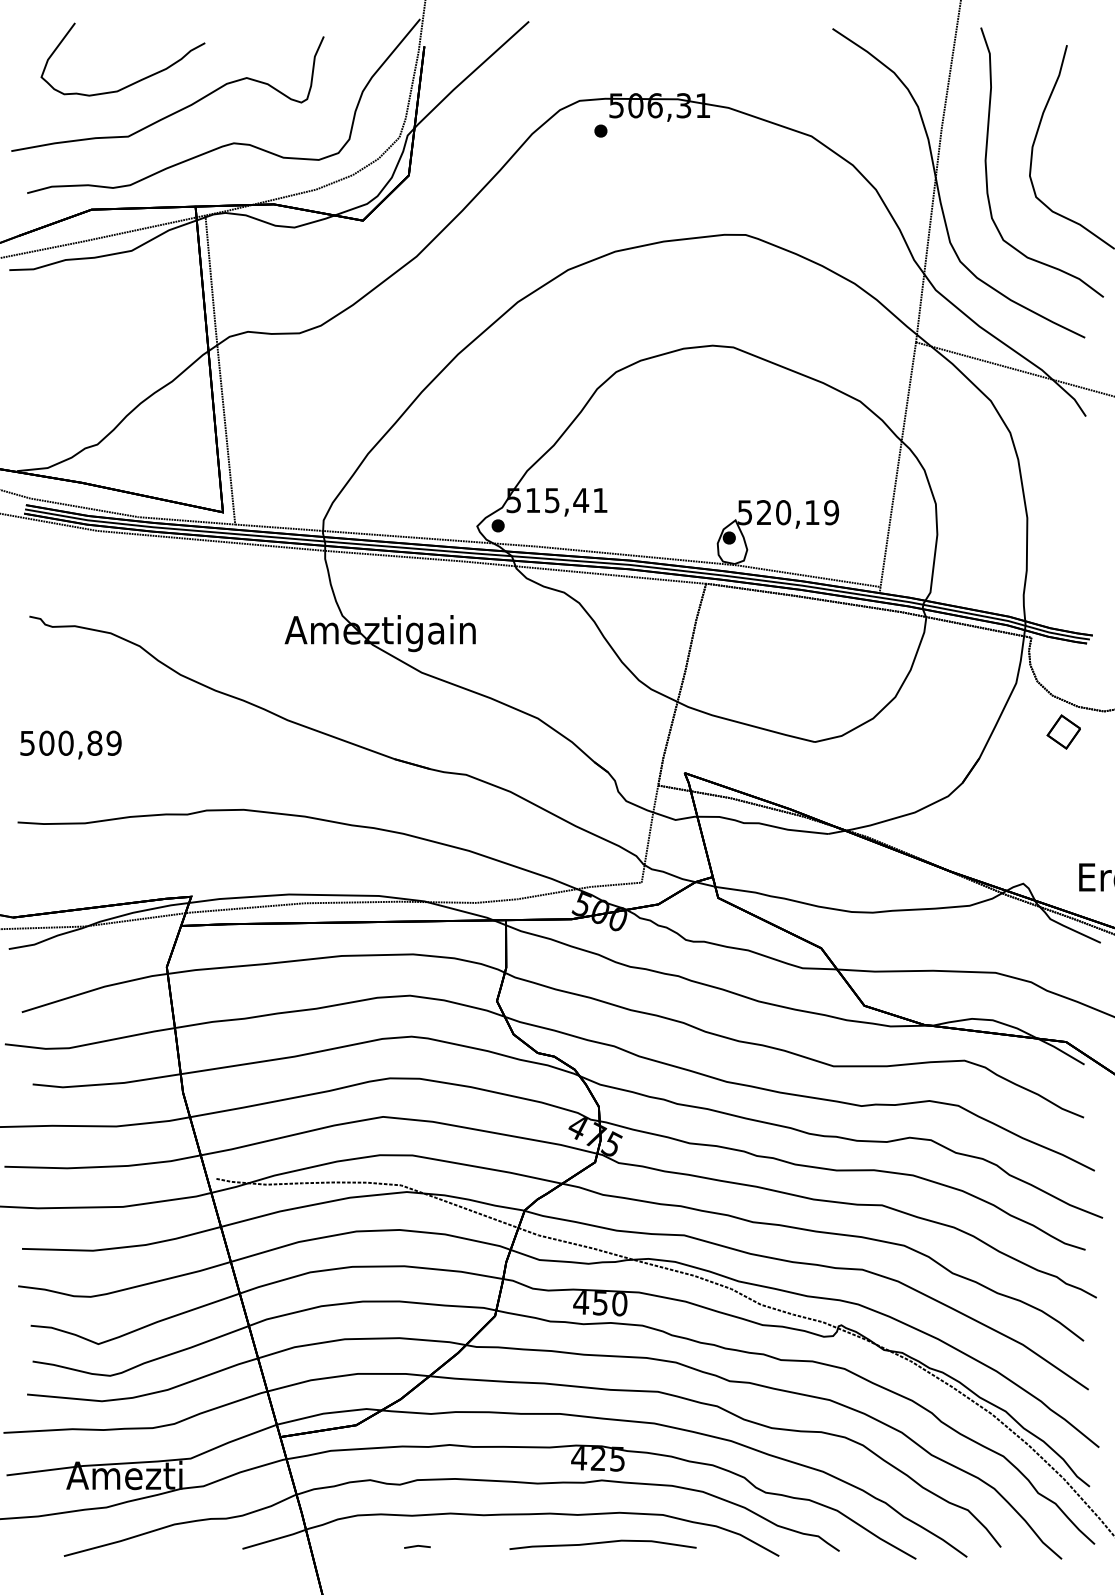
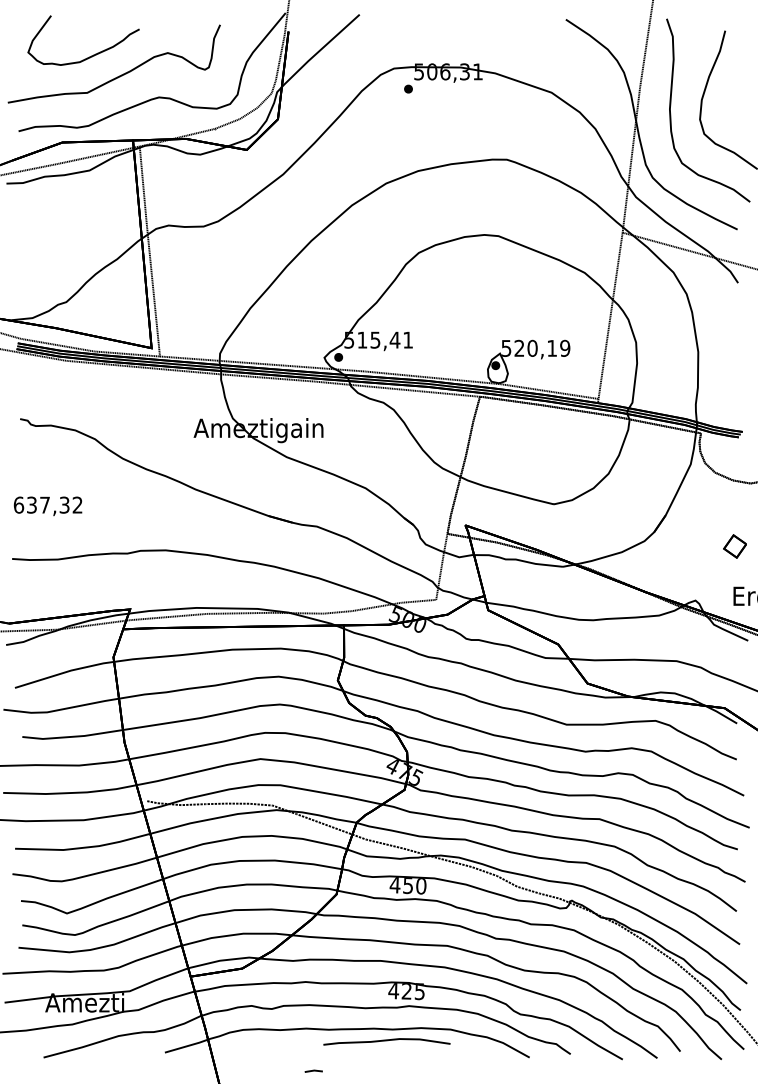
part: (1062, 732) -> (734, 546), moved
text: (69, 742) -> (47, 504), 500,89 -> 637,32
curve: (602, 1544) -> (386, 1041), moved
line: (416, 1545) -> (313, 1070), moved

